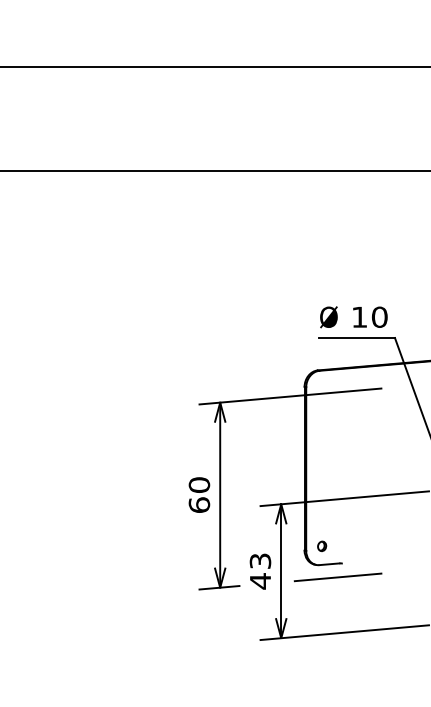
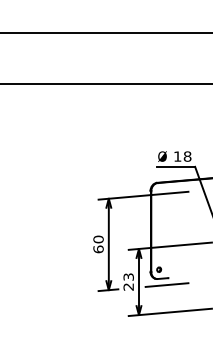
text: (379, 317) -> (187, 156), 10 -> 18
text: (260, 582) -> (128, 287), 43 -> 23

